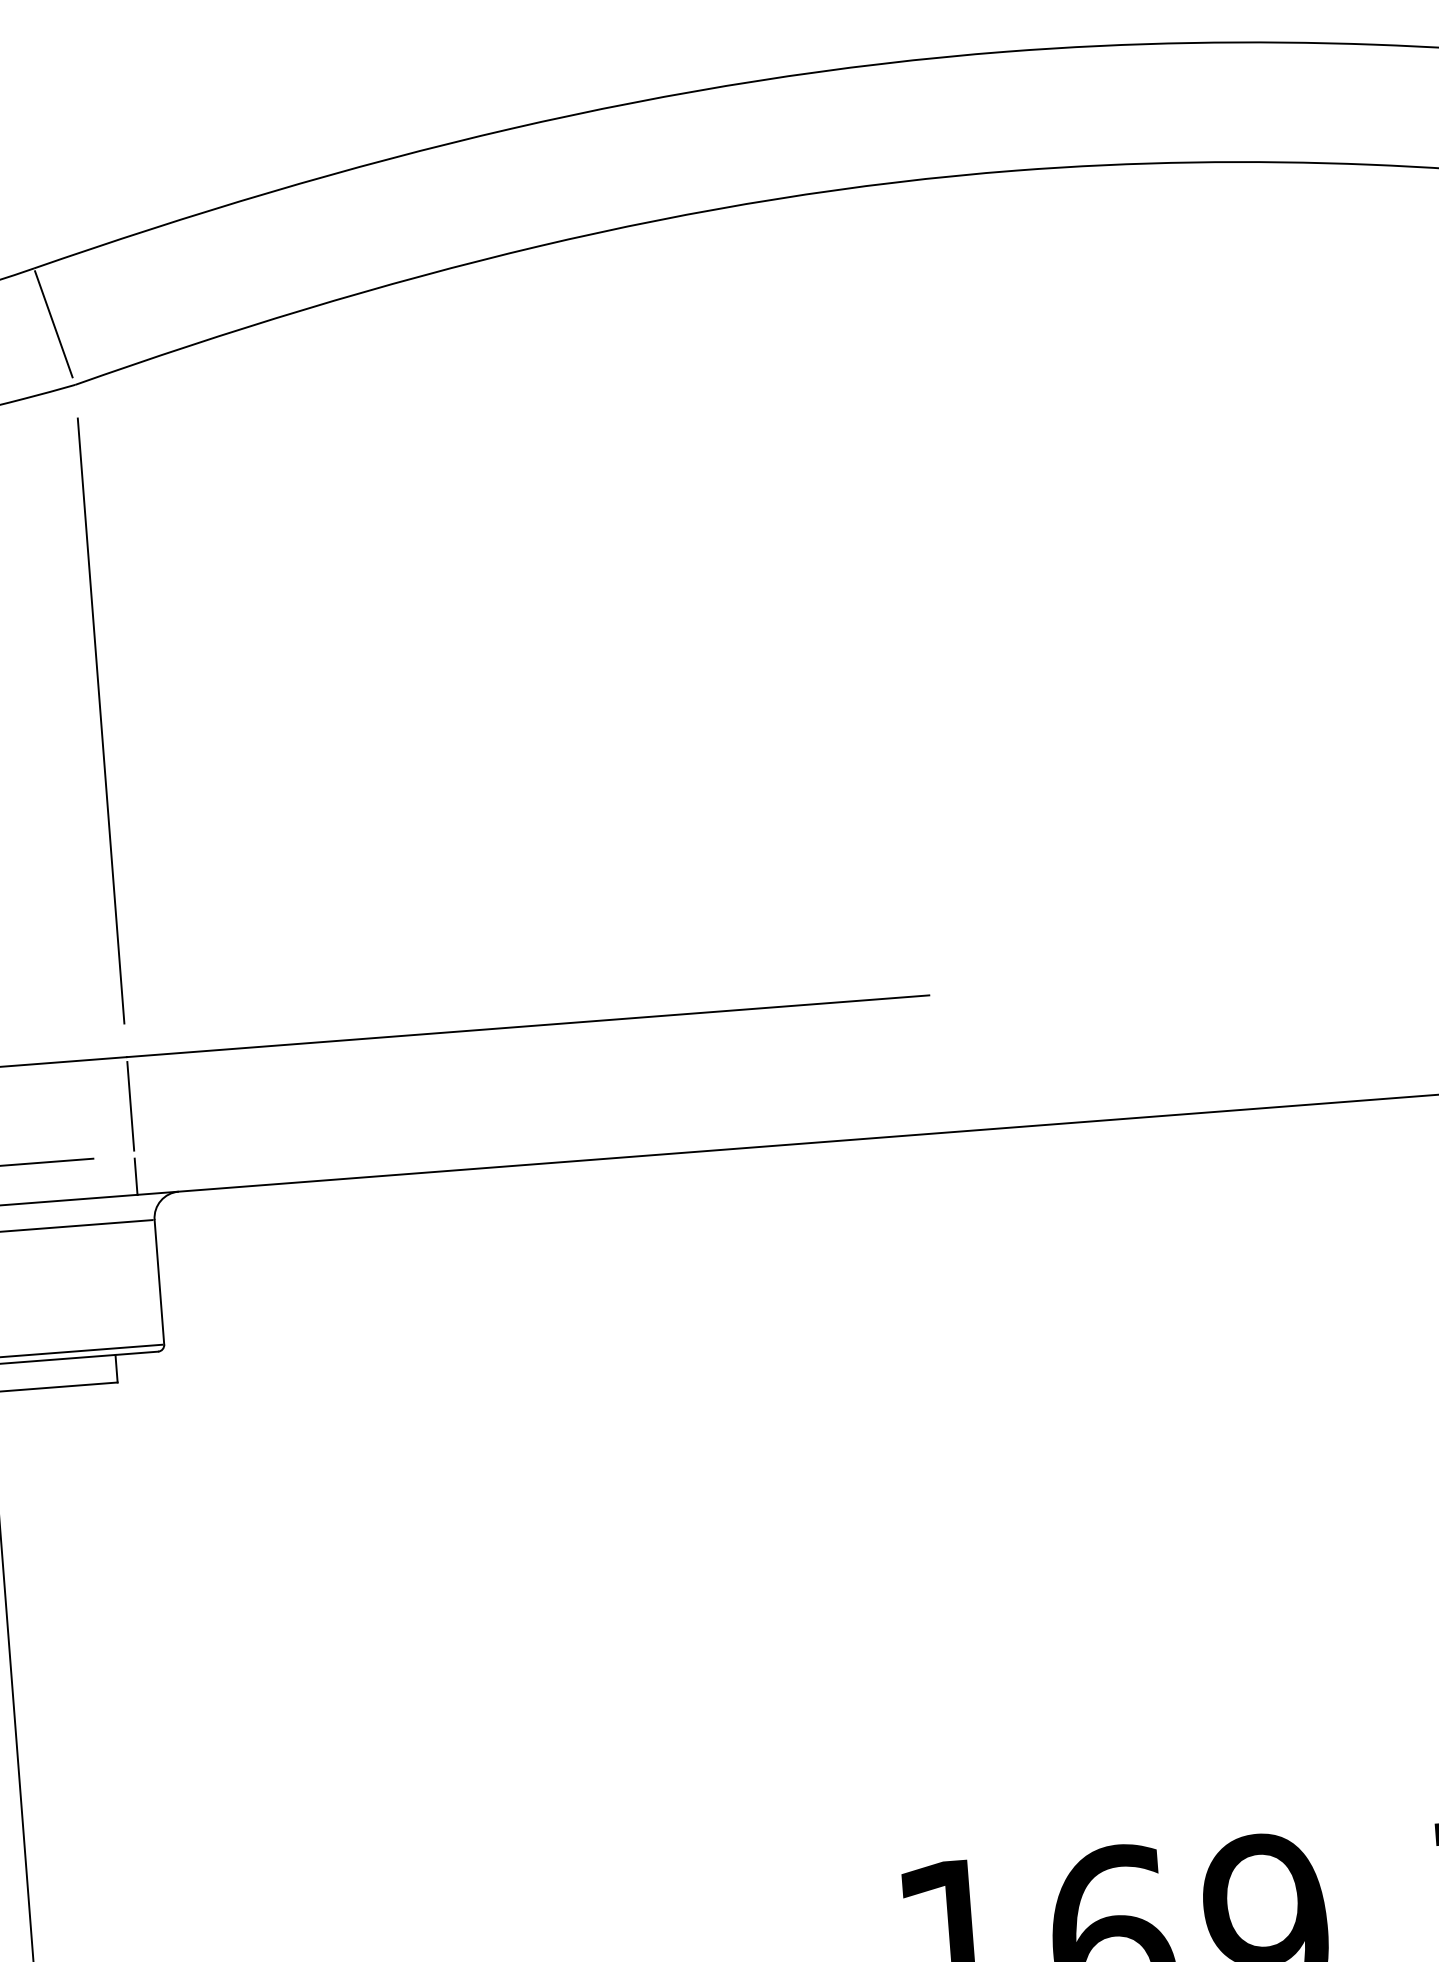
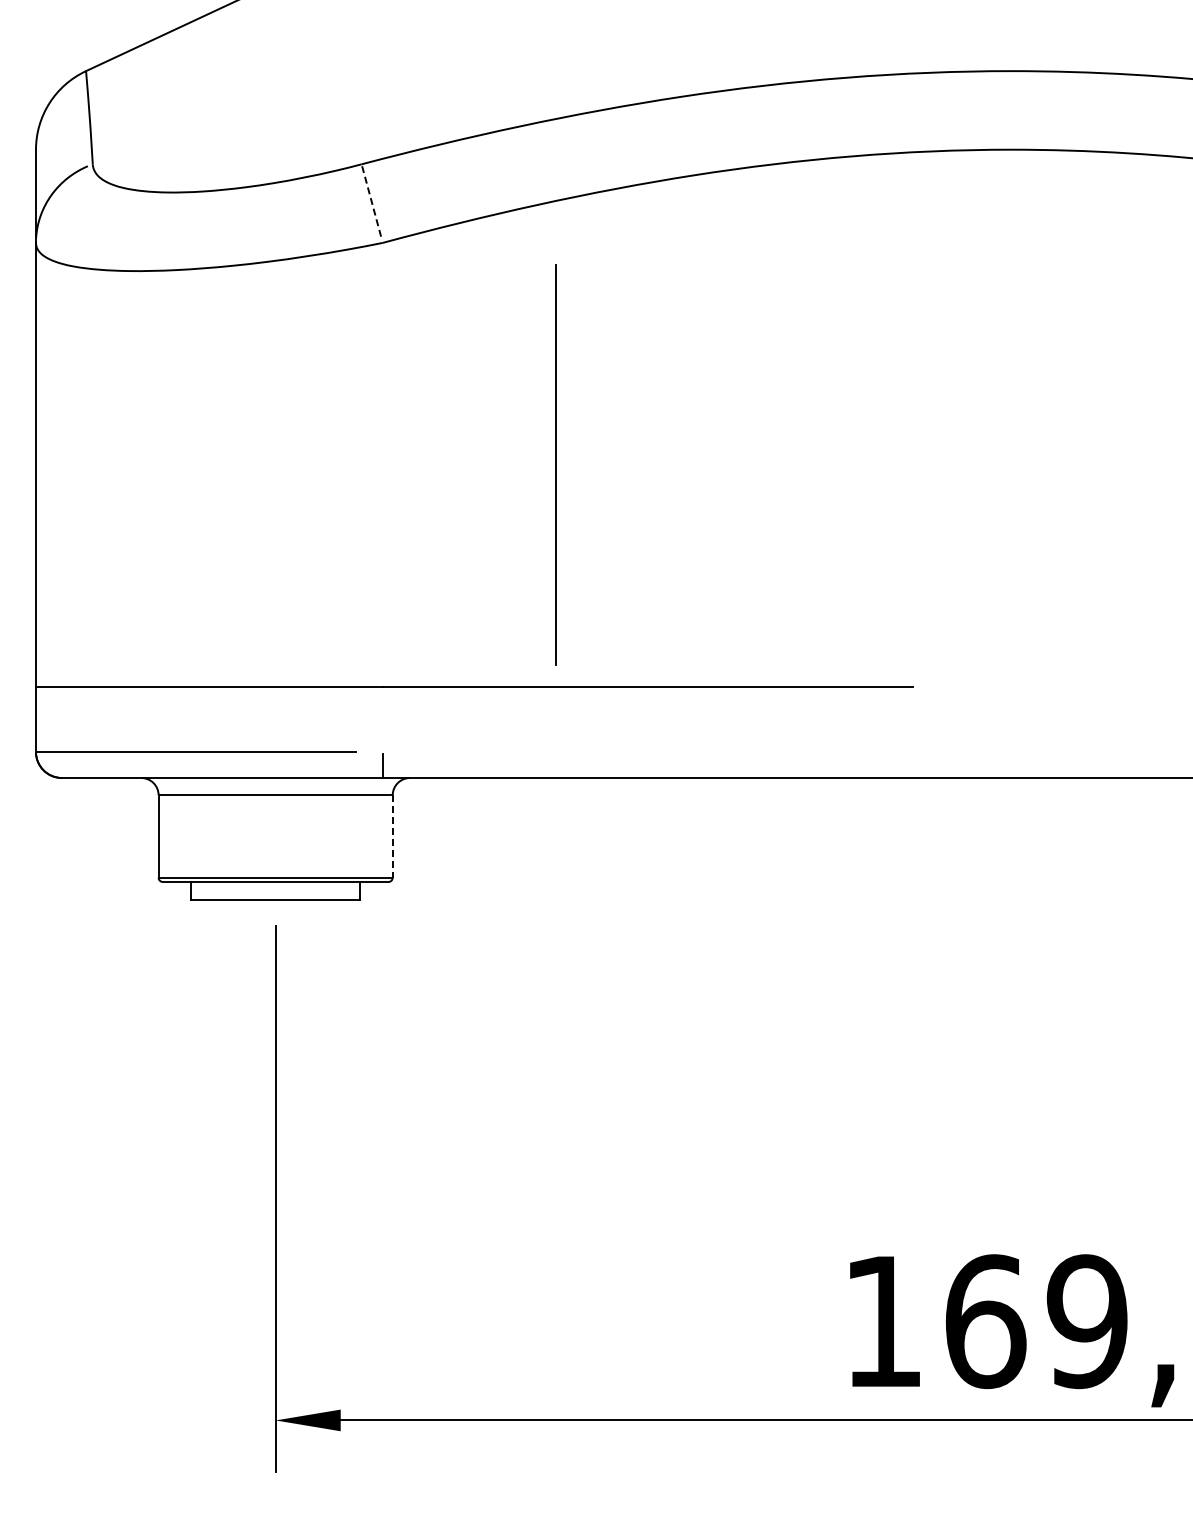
line: (53, 325) -> (371, 202), solid -> dashed
line: (100, 720) -> (555, 464), moved
line: (130, 1106) -> (382, 719), removed
line: (159, 1283) -> (392, 837), solid -> dashed

